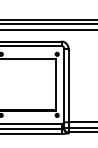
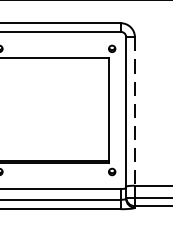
line: (68, 85) -> (134, 111), solid -> dashed

